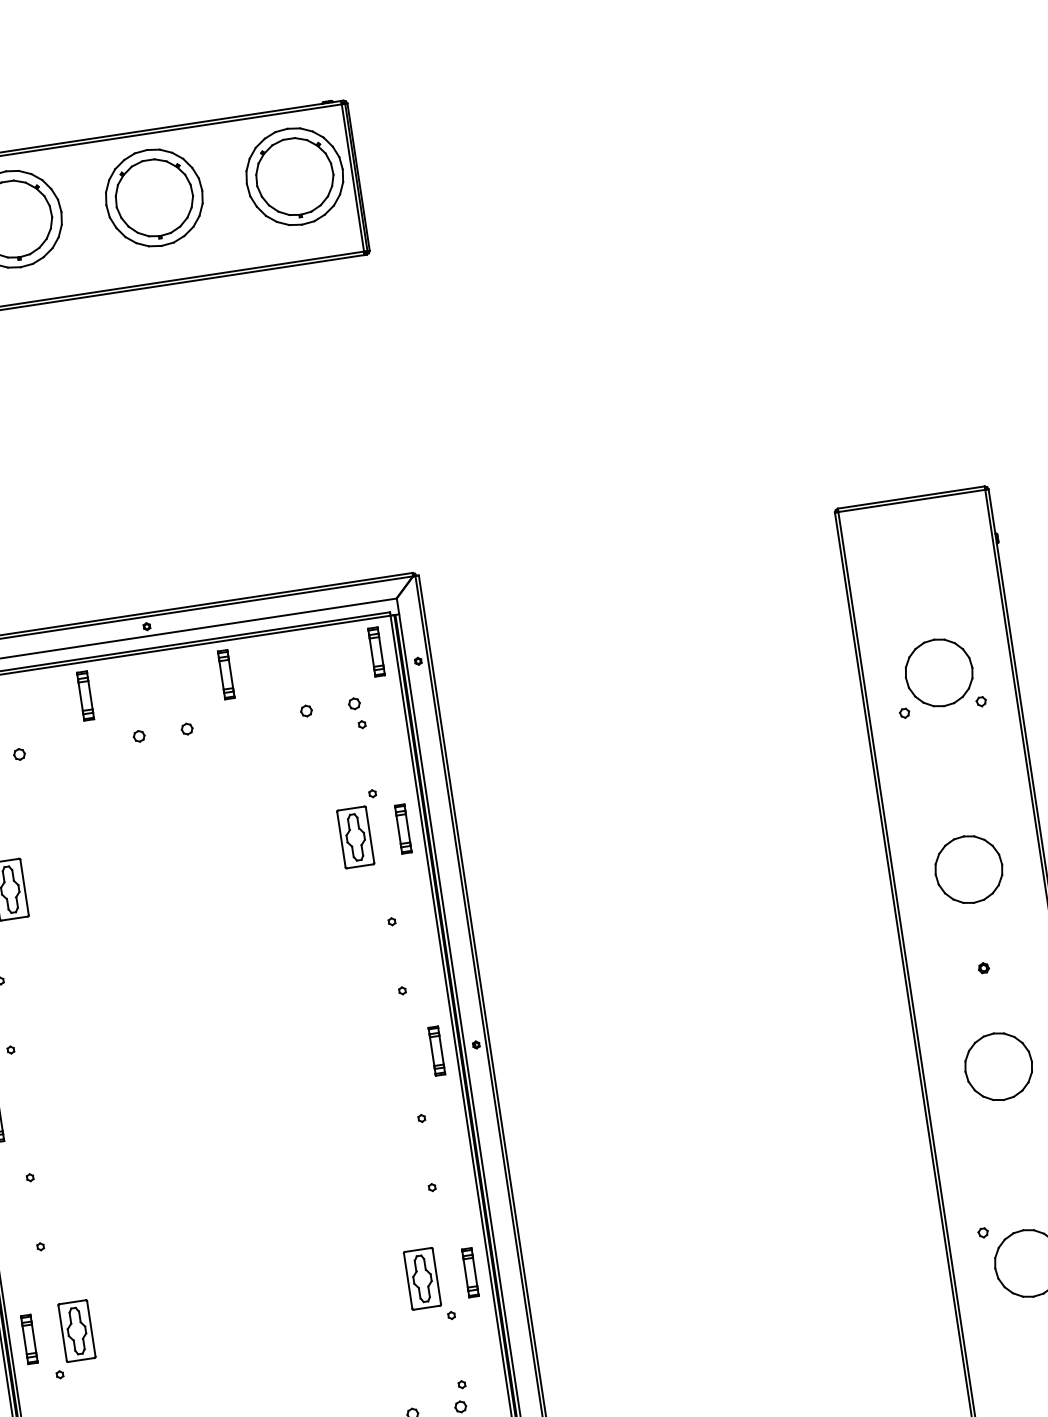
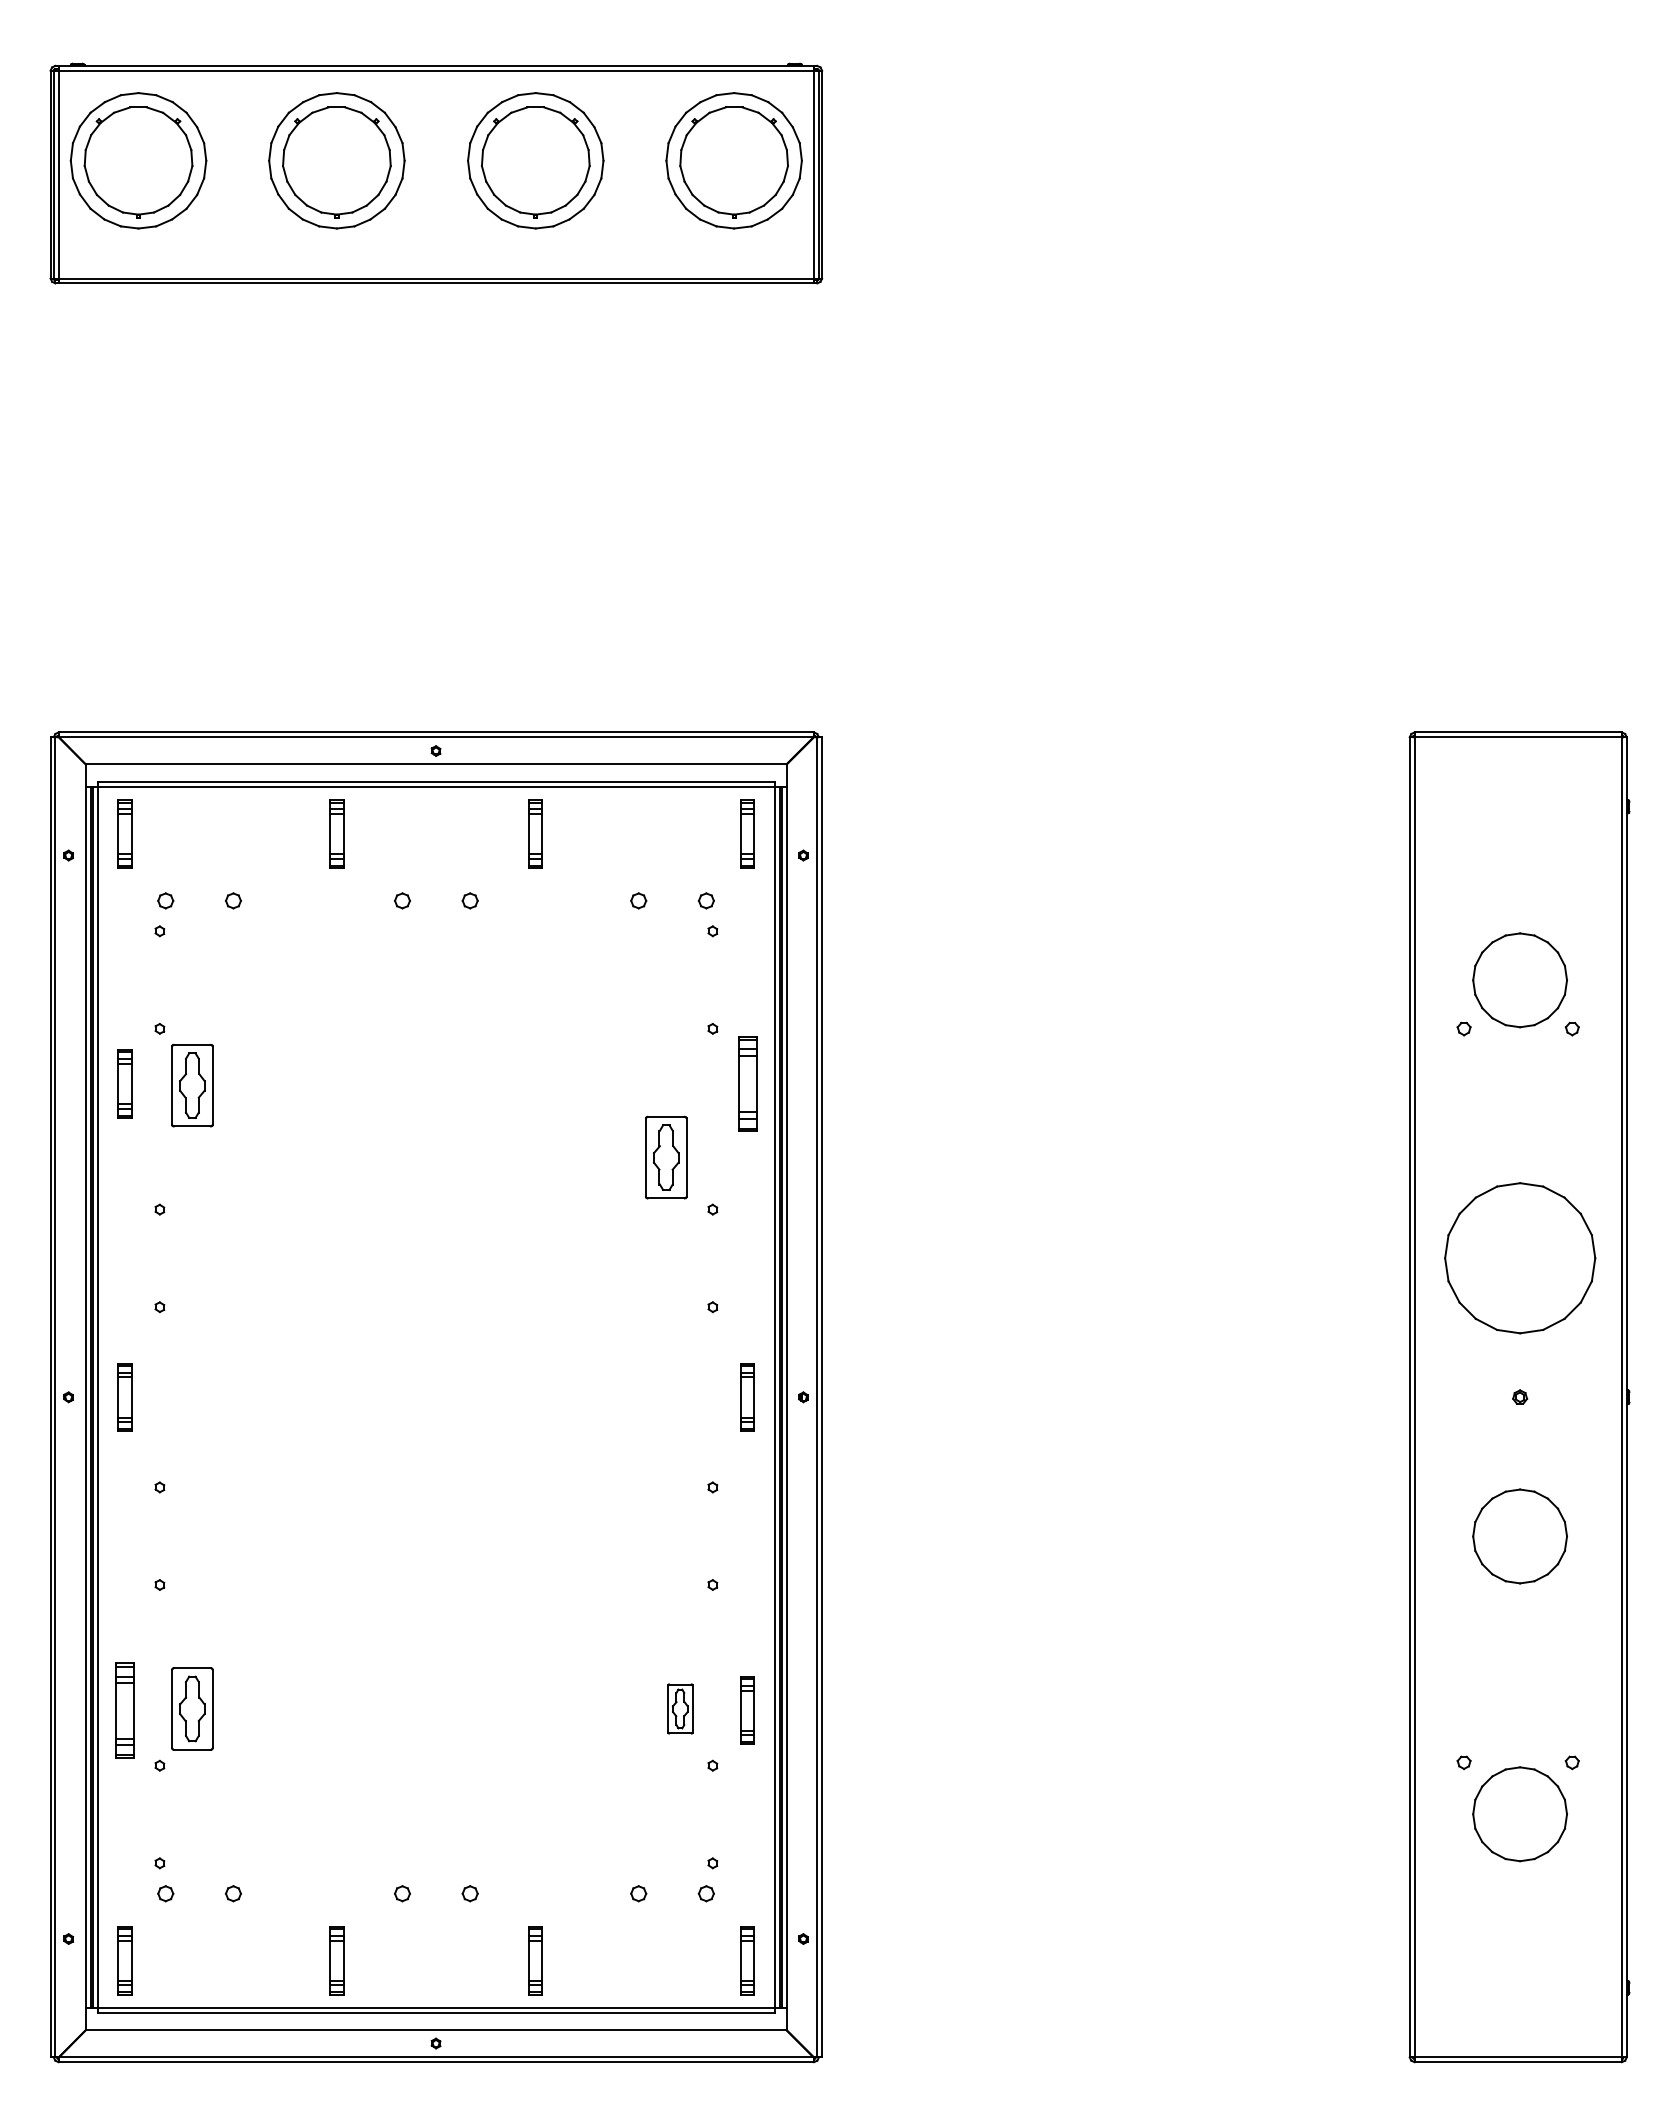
part: (403, 828) -> (747, 1083), size x1.4
part: (355, 837) -> (666, 1157), moved
part: (968, 869) -> (1519, 1257), size x1.6
part: (422, 1278) -> (680, 1708), size x0.6
part: (29, 1339) -> (124, 1710), size x1.4

